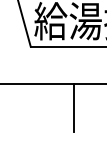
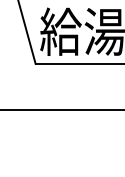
line: (73, 107) -> (89, 140), removed

